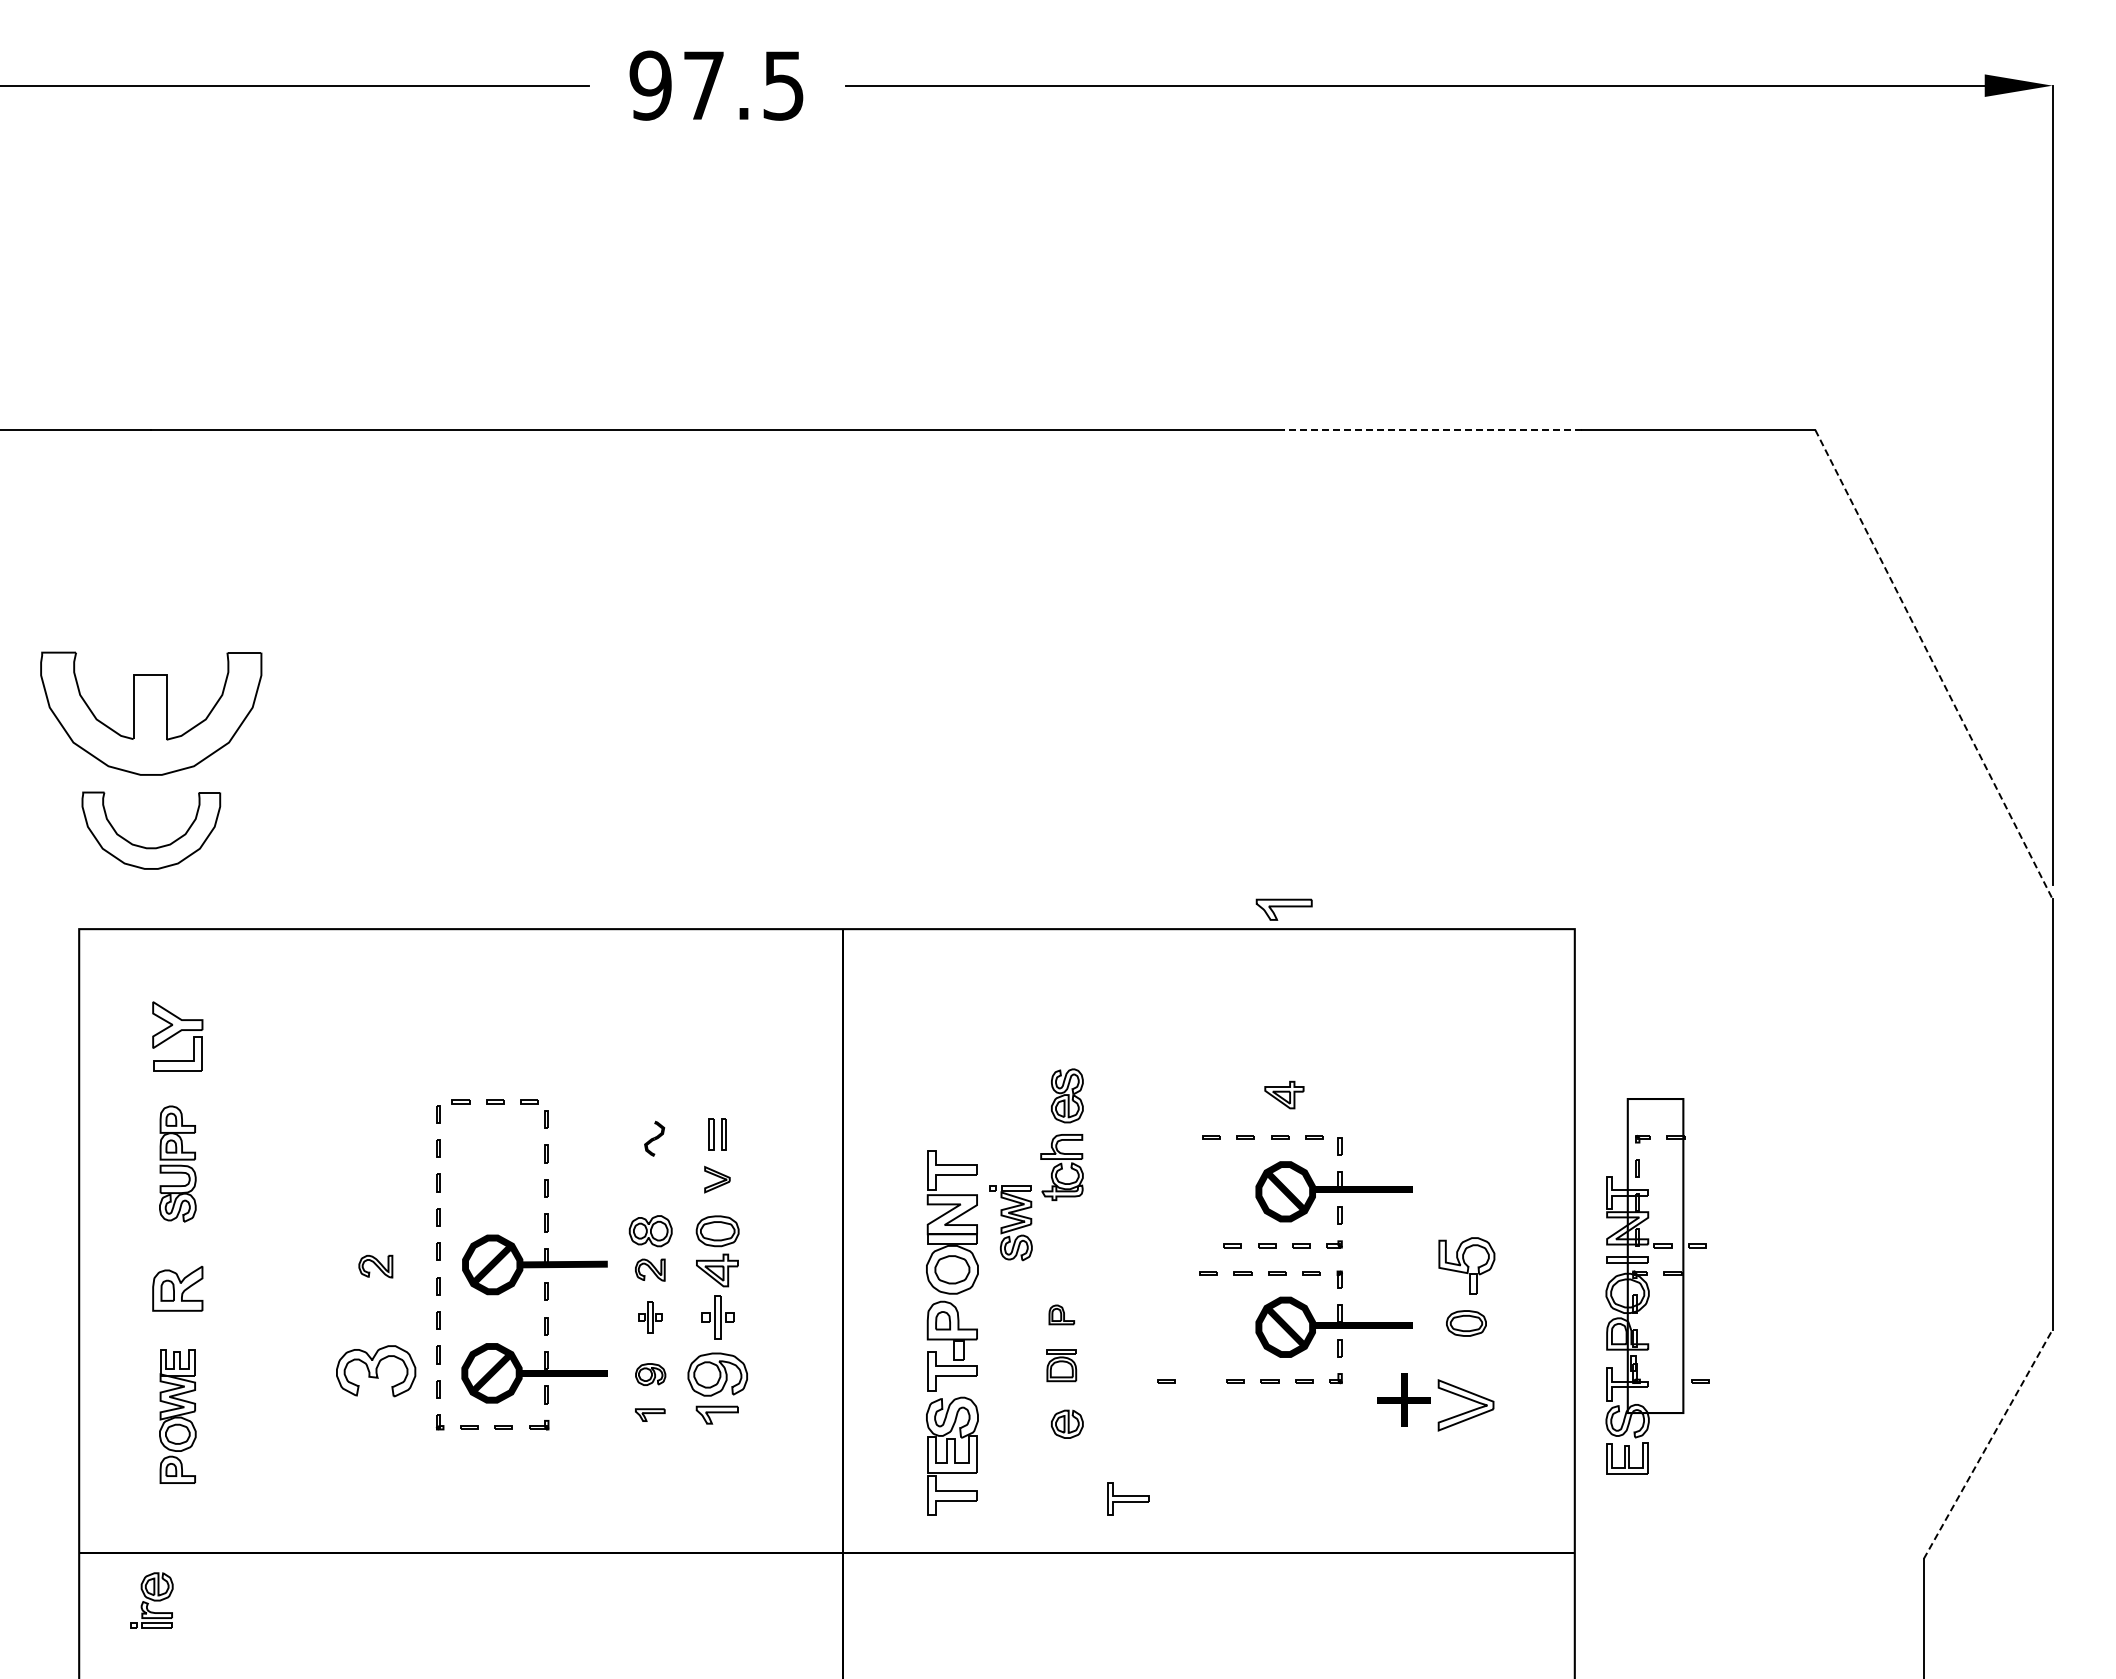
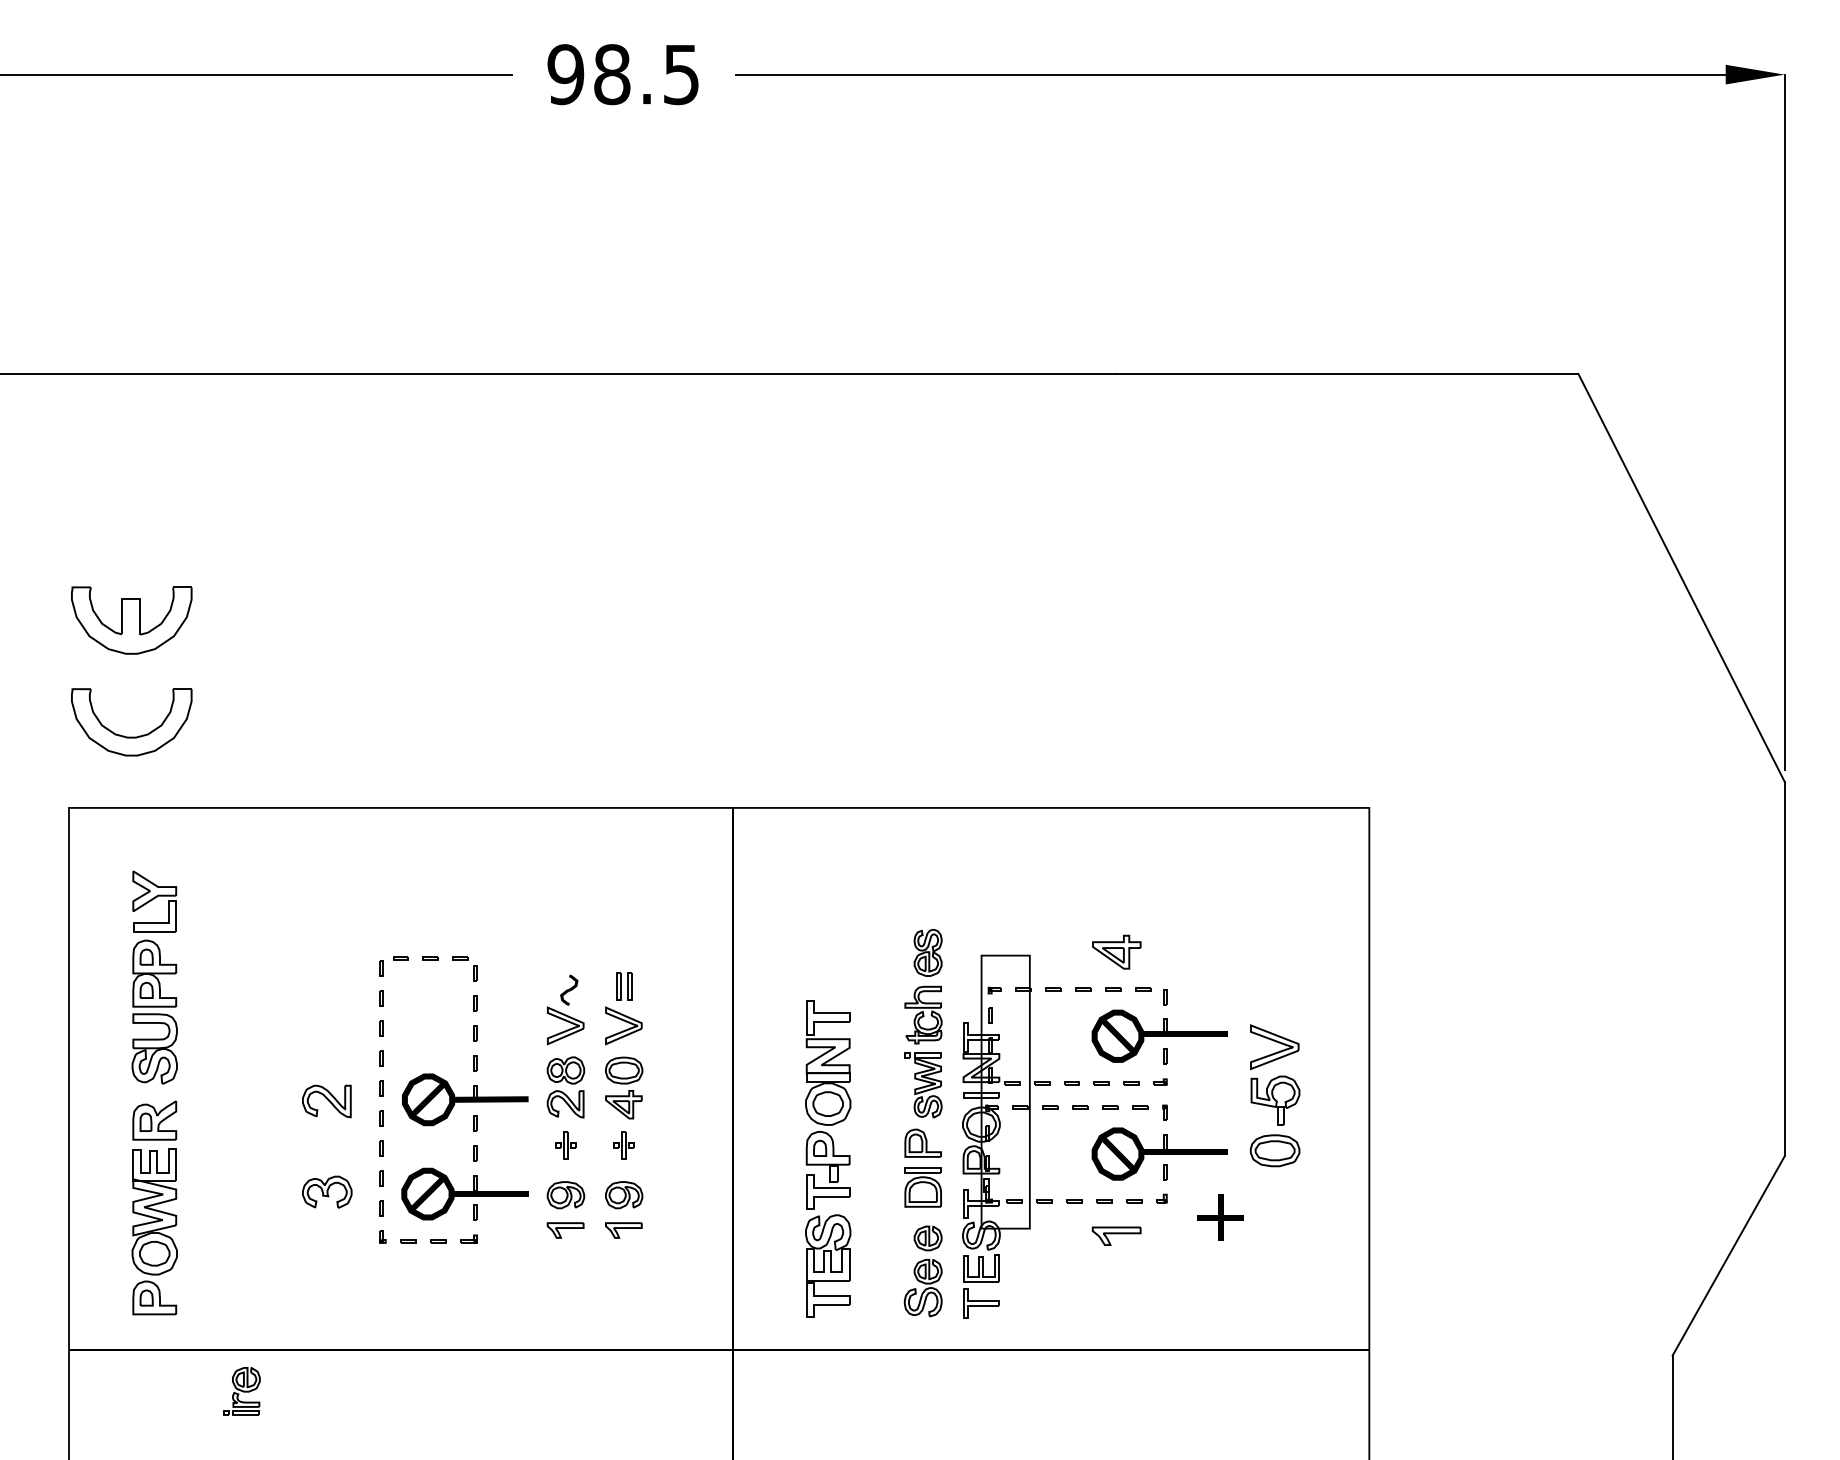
text: (703, 85) -> (611, 74), 97.5 -> 98.5
line: (1432, 429) -> (1245, 373), dashed -> solid
line: (1933, 664) -> (1681, 577), dashed -> solid
part: (151, 713) -> (131, 620), size x0.62
part: (1283, 909) -> (1116, 1235), moved
part: (1284, 1094) -> (1116, 951), size x1.43
part: (177, 1163) -> (154, 1011), size x1.43
part: (650, 1179) -> (565, 1025), added
part: (717, 1179) -> (623, 1025), size x1.67
part: (1010, 1223) -> (923, 1085), moved
part: (375, 1266) -> (326, 1101), size x1.67
part: (649, 1270) -> (564, 1104), size x1.43
part: (1657, 1286) -> (1007, 1118), moved
part: (1061, 1314) -> (923, 1142), size x1.67
part: (717, 1317) -> (623, 1145), size x0.71
part: (1466, 1323) -> (1275, 1150), size x1.43
part: (1061, 1365) -> (923, 1187), size x1.43
part: (376, 1370) -> (327, 1191), size x0.71
part: (650, 1374) -> (565, 1195), size x1.43
part: (717, 1374) -> (623, 1195), size x0.71
part: (1466, 1411) -> (1275, 1052), moved
part: (649, 1414) -> (564, 1229), size x1.43
part: (177, 1416) -> (154, 1231), size x1.43
line: (1988, 1444) -> (1728, 1255), dashed -> solid
part: (1061, 1481) -> (923, 1288), added
part: (151, 1600) -> (241, 1391), moved

